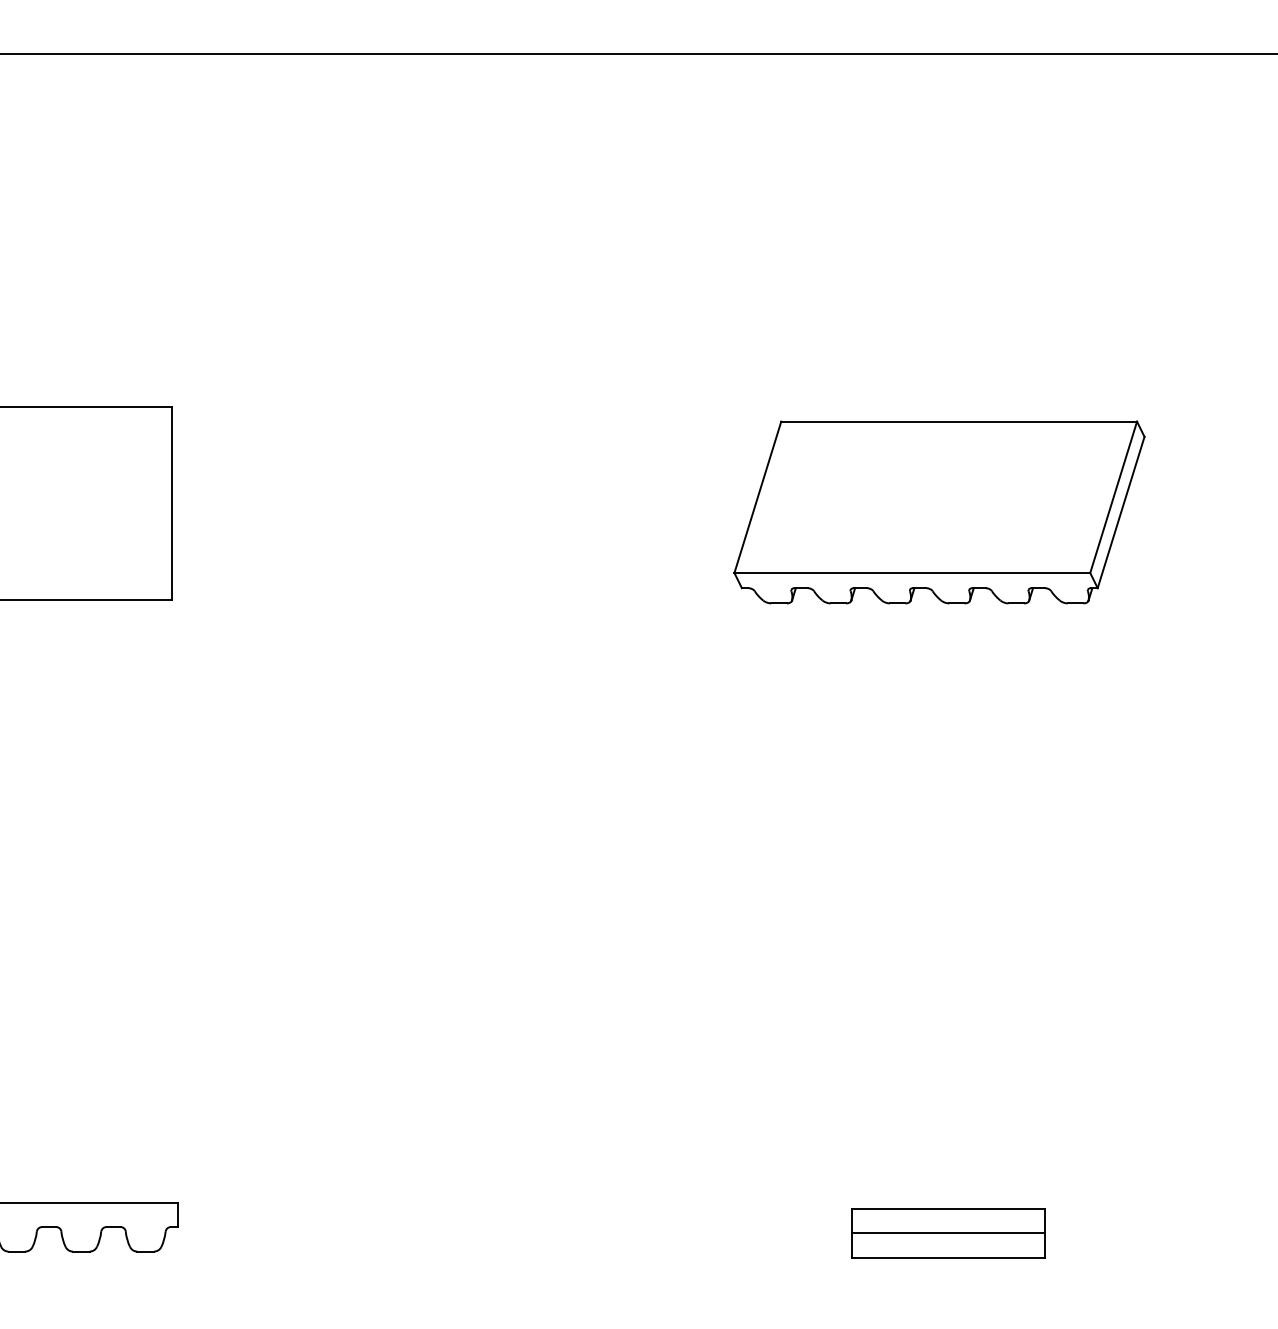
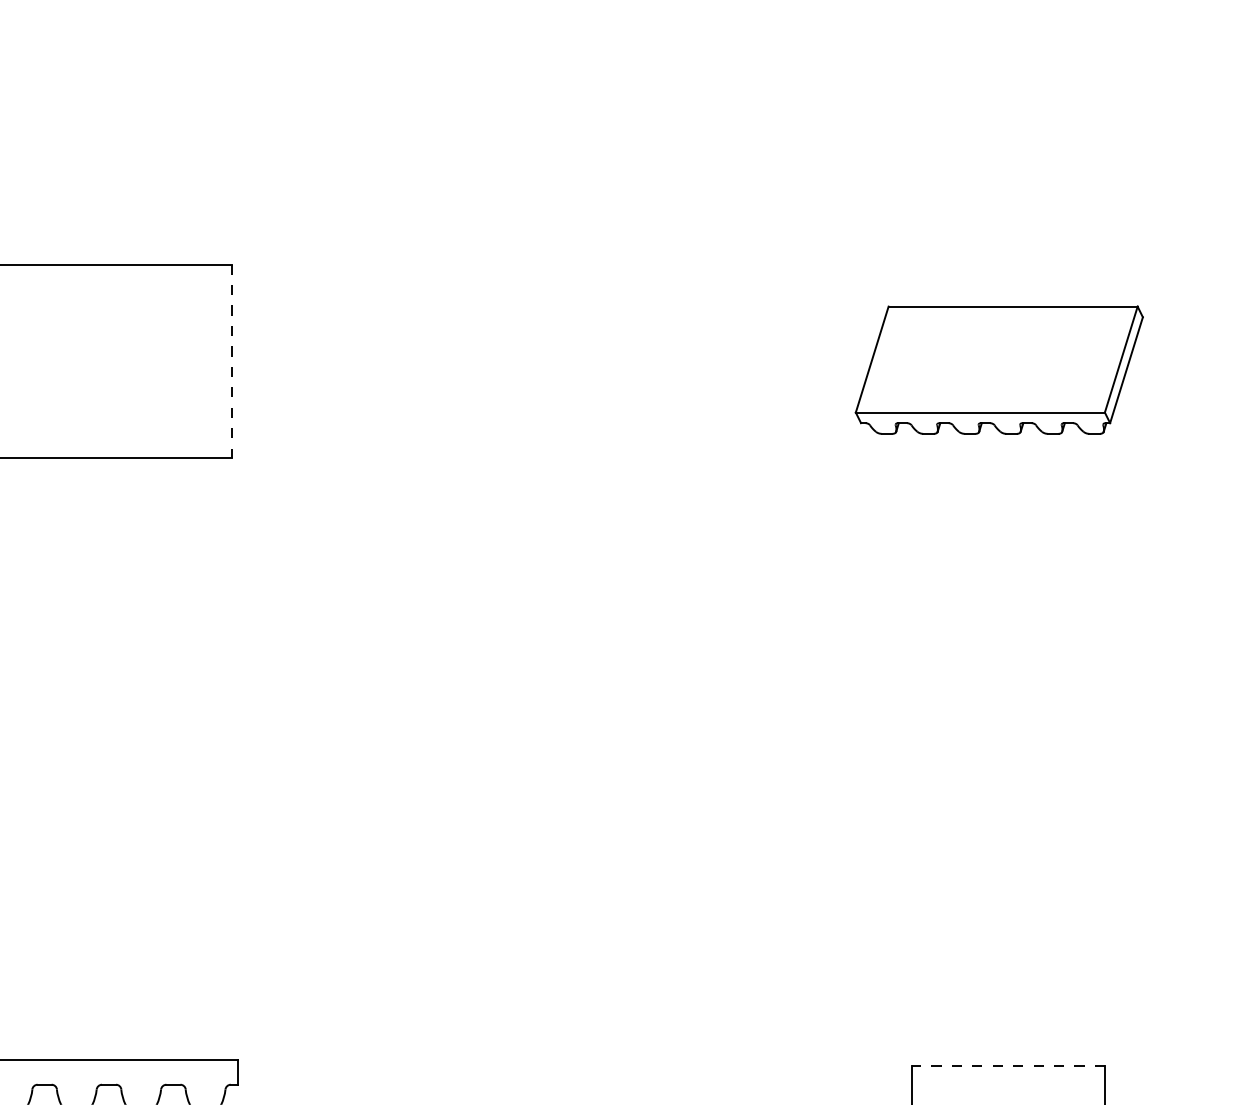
line: (171, 503) -> (231, 361), solid -> dashed
part: (939, 512) -> (999, 370), size x0.7
line: (948, 1208) -> (1008, 1066), solid -> dashed
line: (948, 1233) -> (1008, 1091), removed

